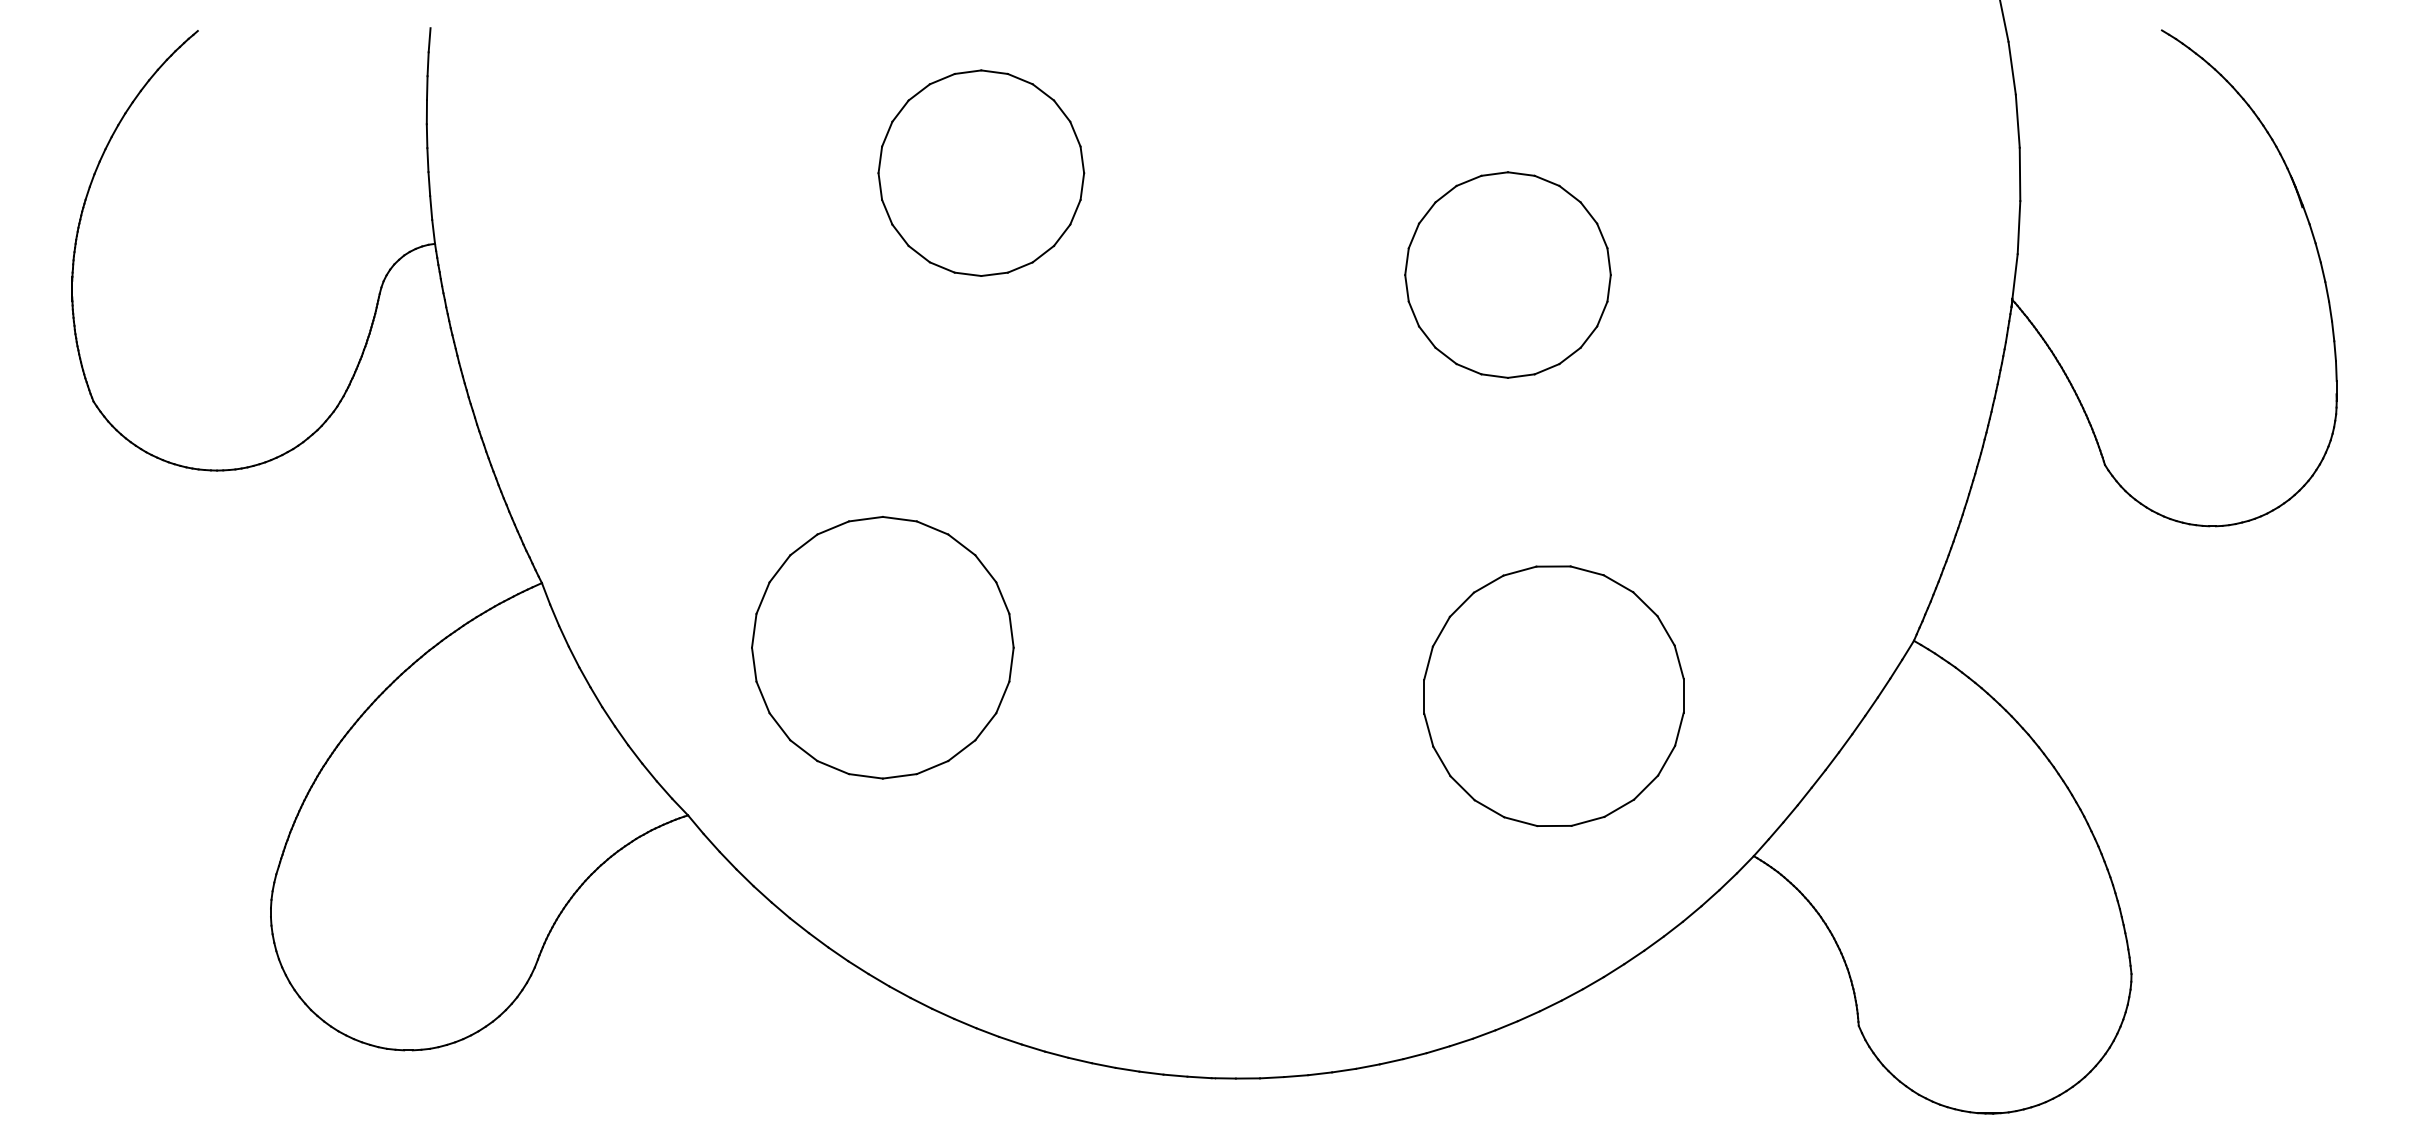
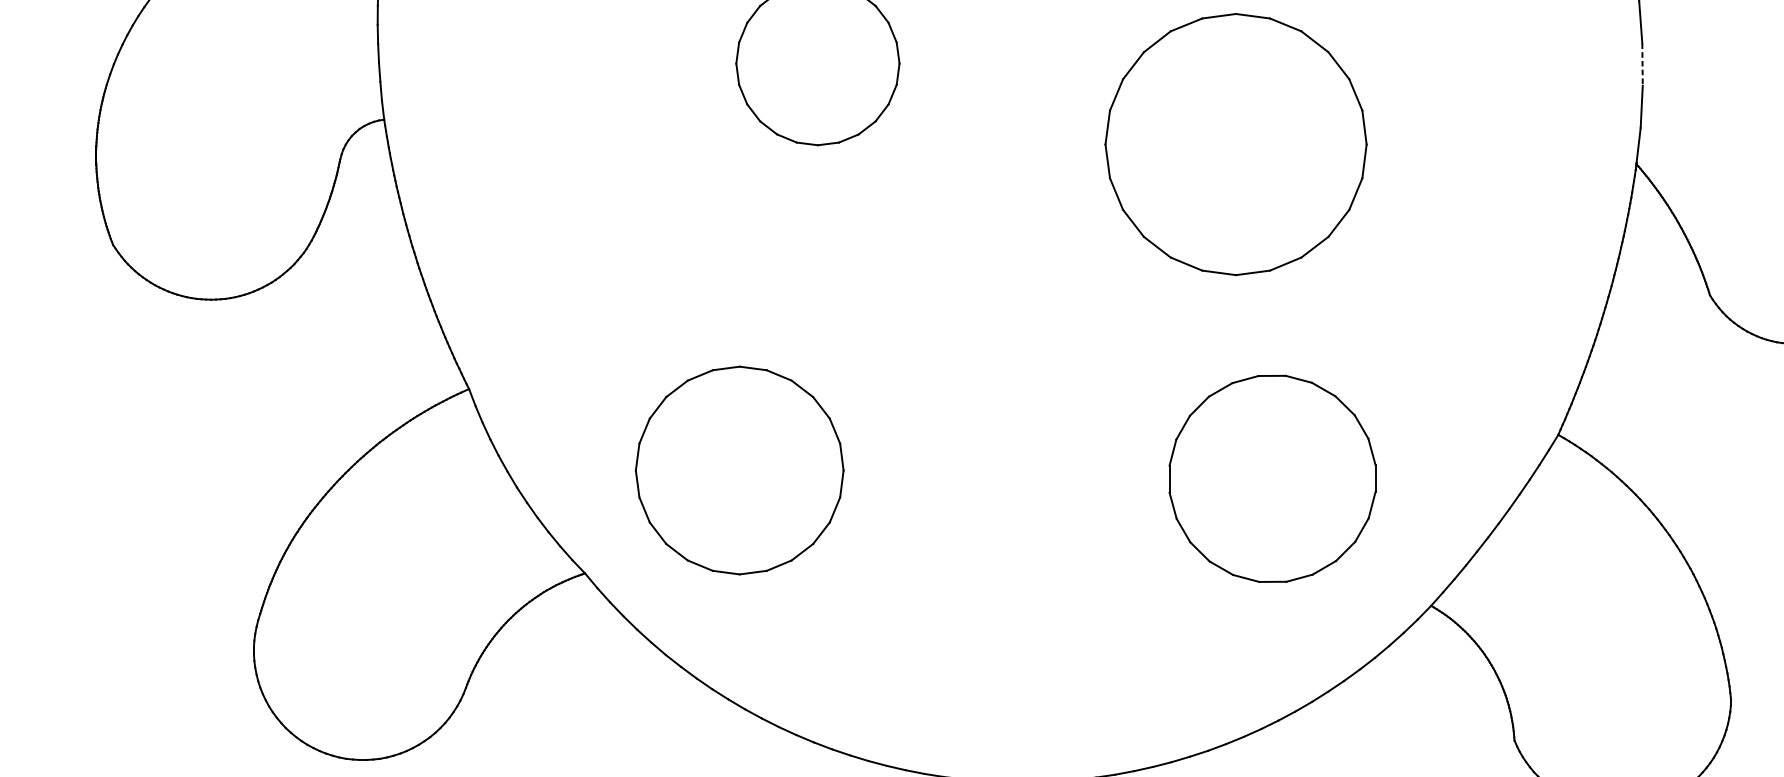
line: (2020, 174) -> (1642, 64), solid -> dashed
part: (1507, 274) -> (1235, 144), size x1.6
part: (882, 647) -> (739, 470), moved

